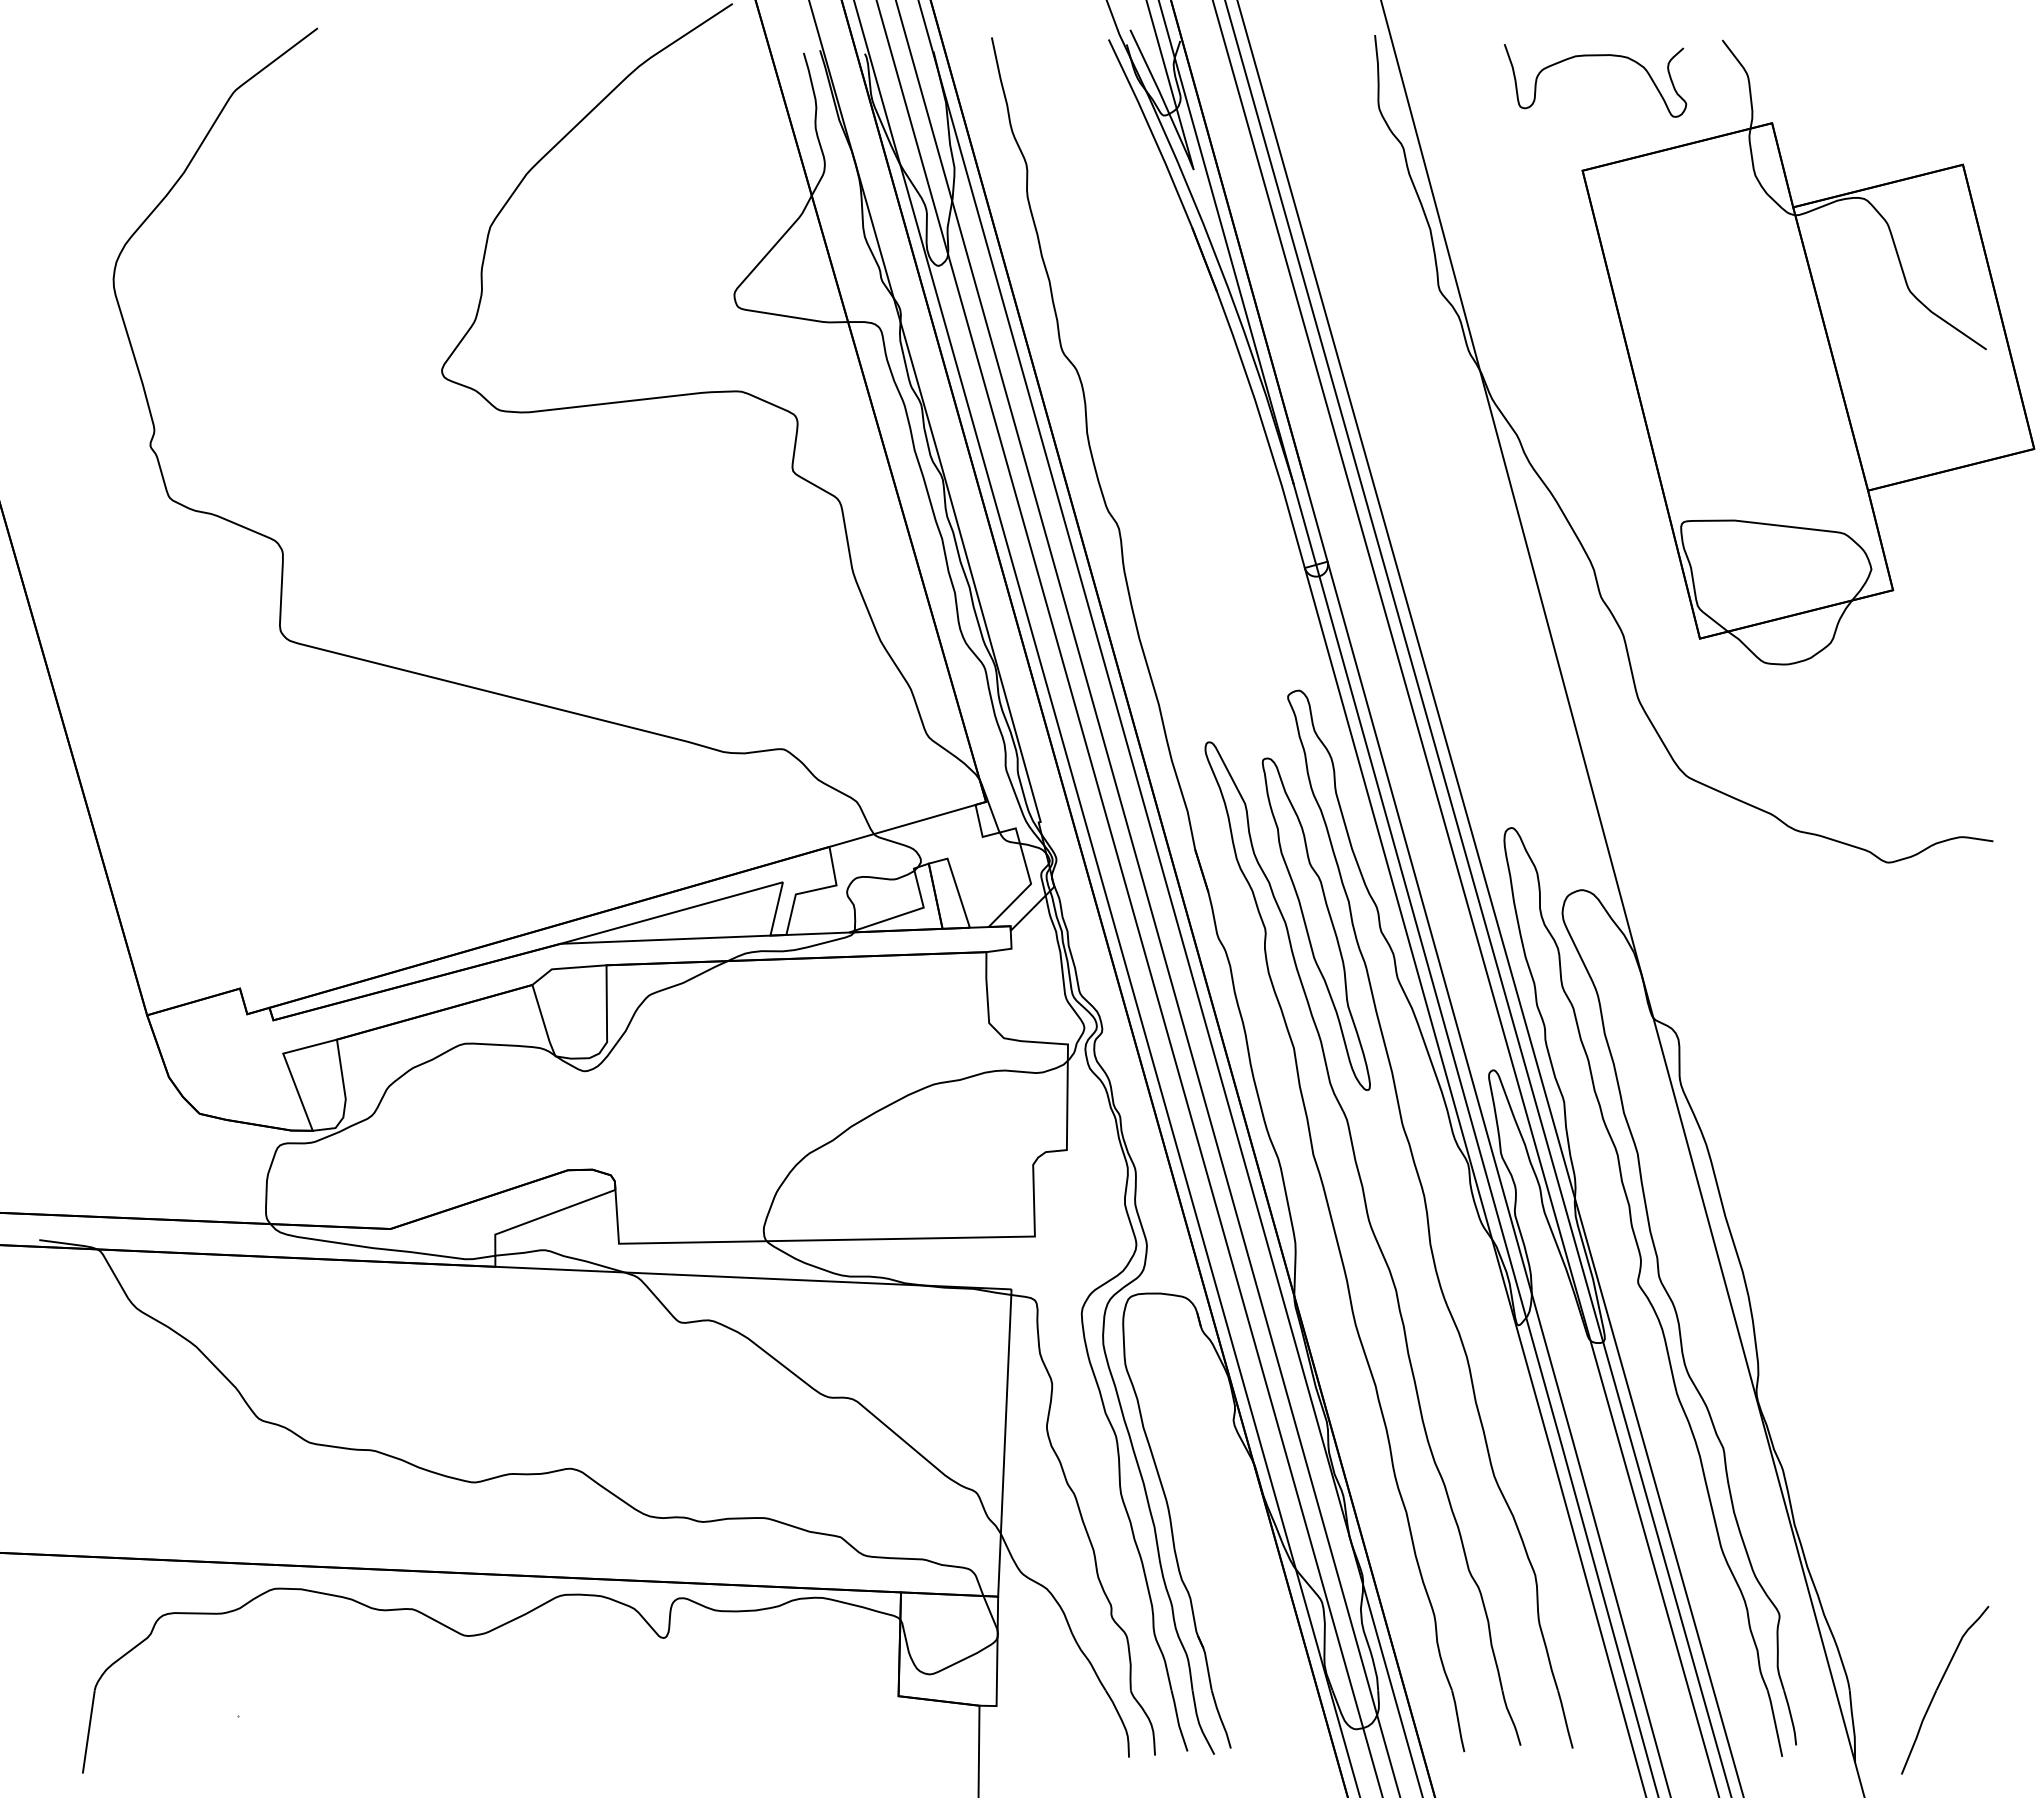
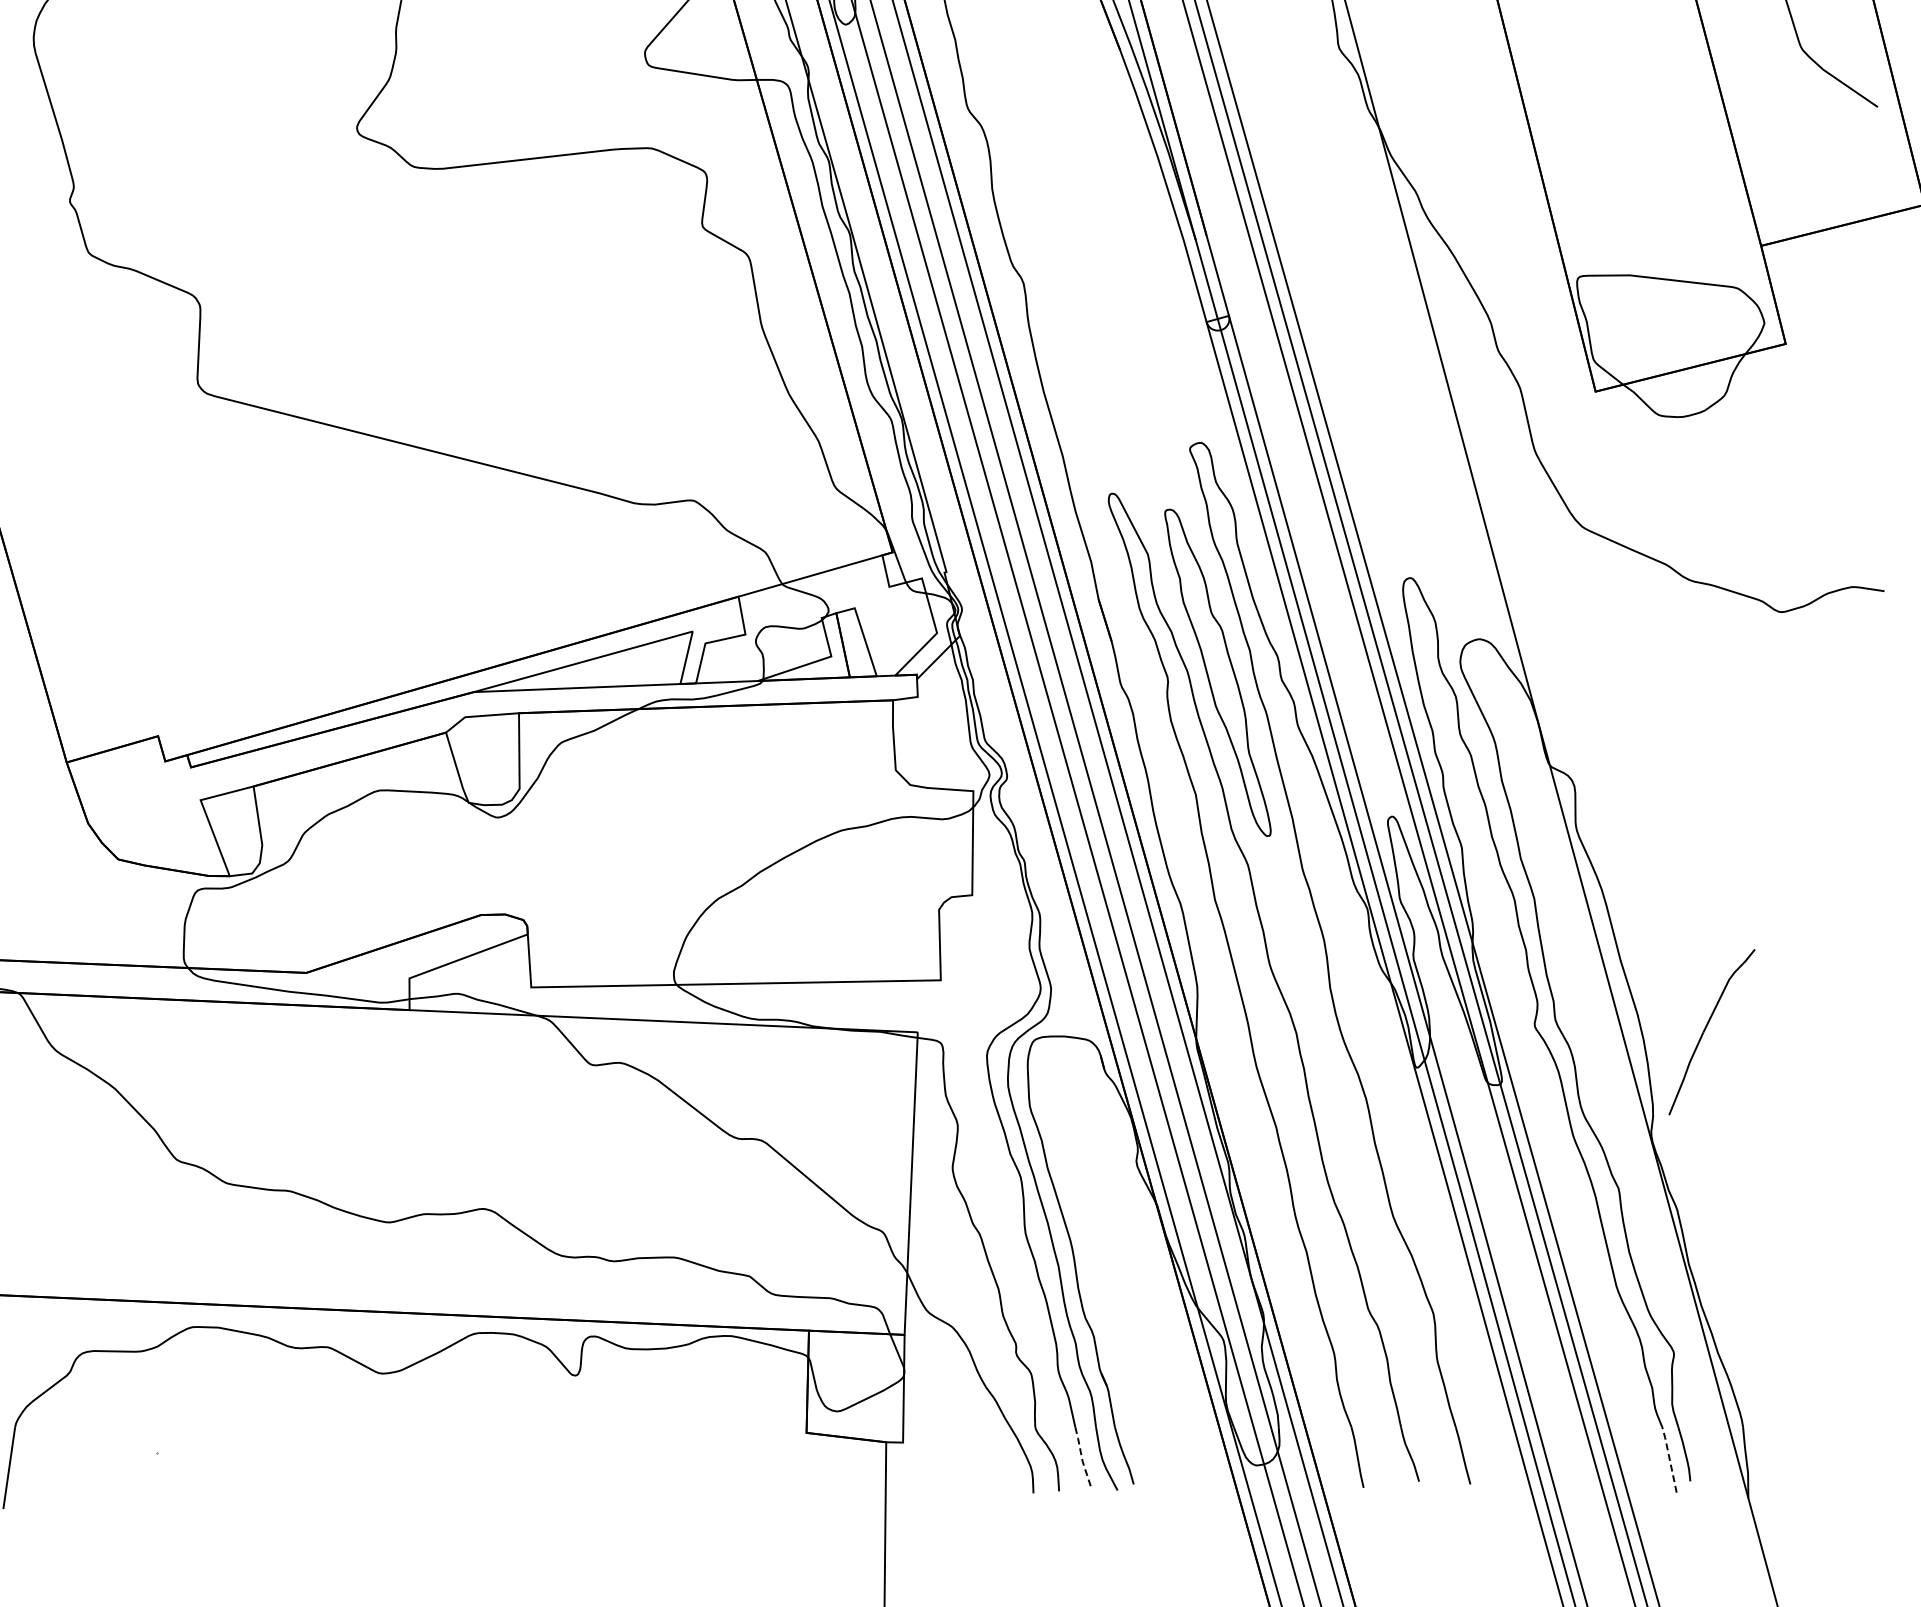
part: (1939, 1686) -> (1706, 1028), moved
line: (1178, 1721) -> (1082, 1457), solid -> dashed
line: (1775, 1722) -> (1669, 1458), solid -> dashed

